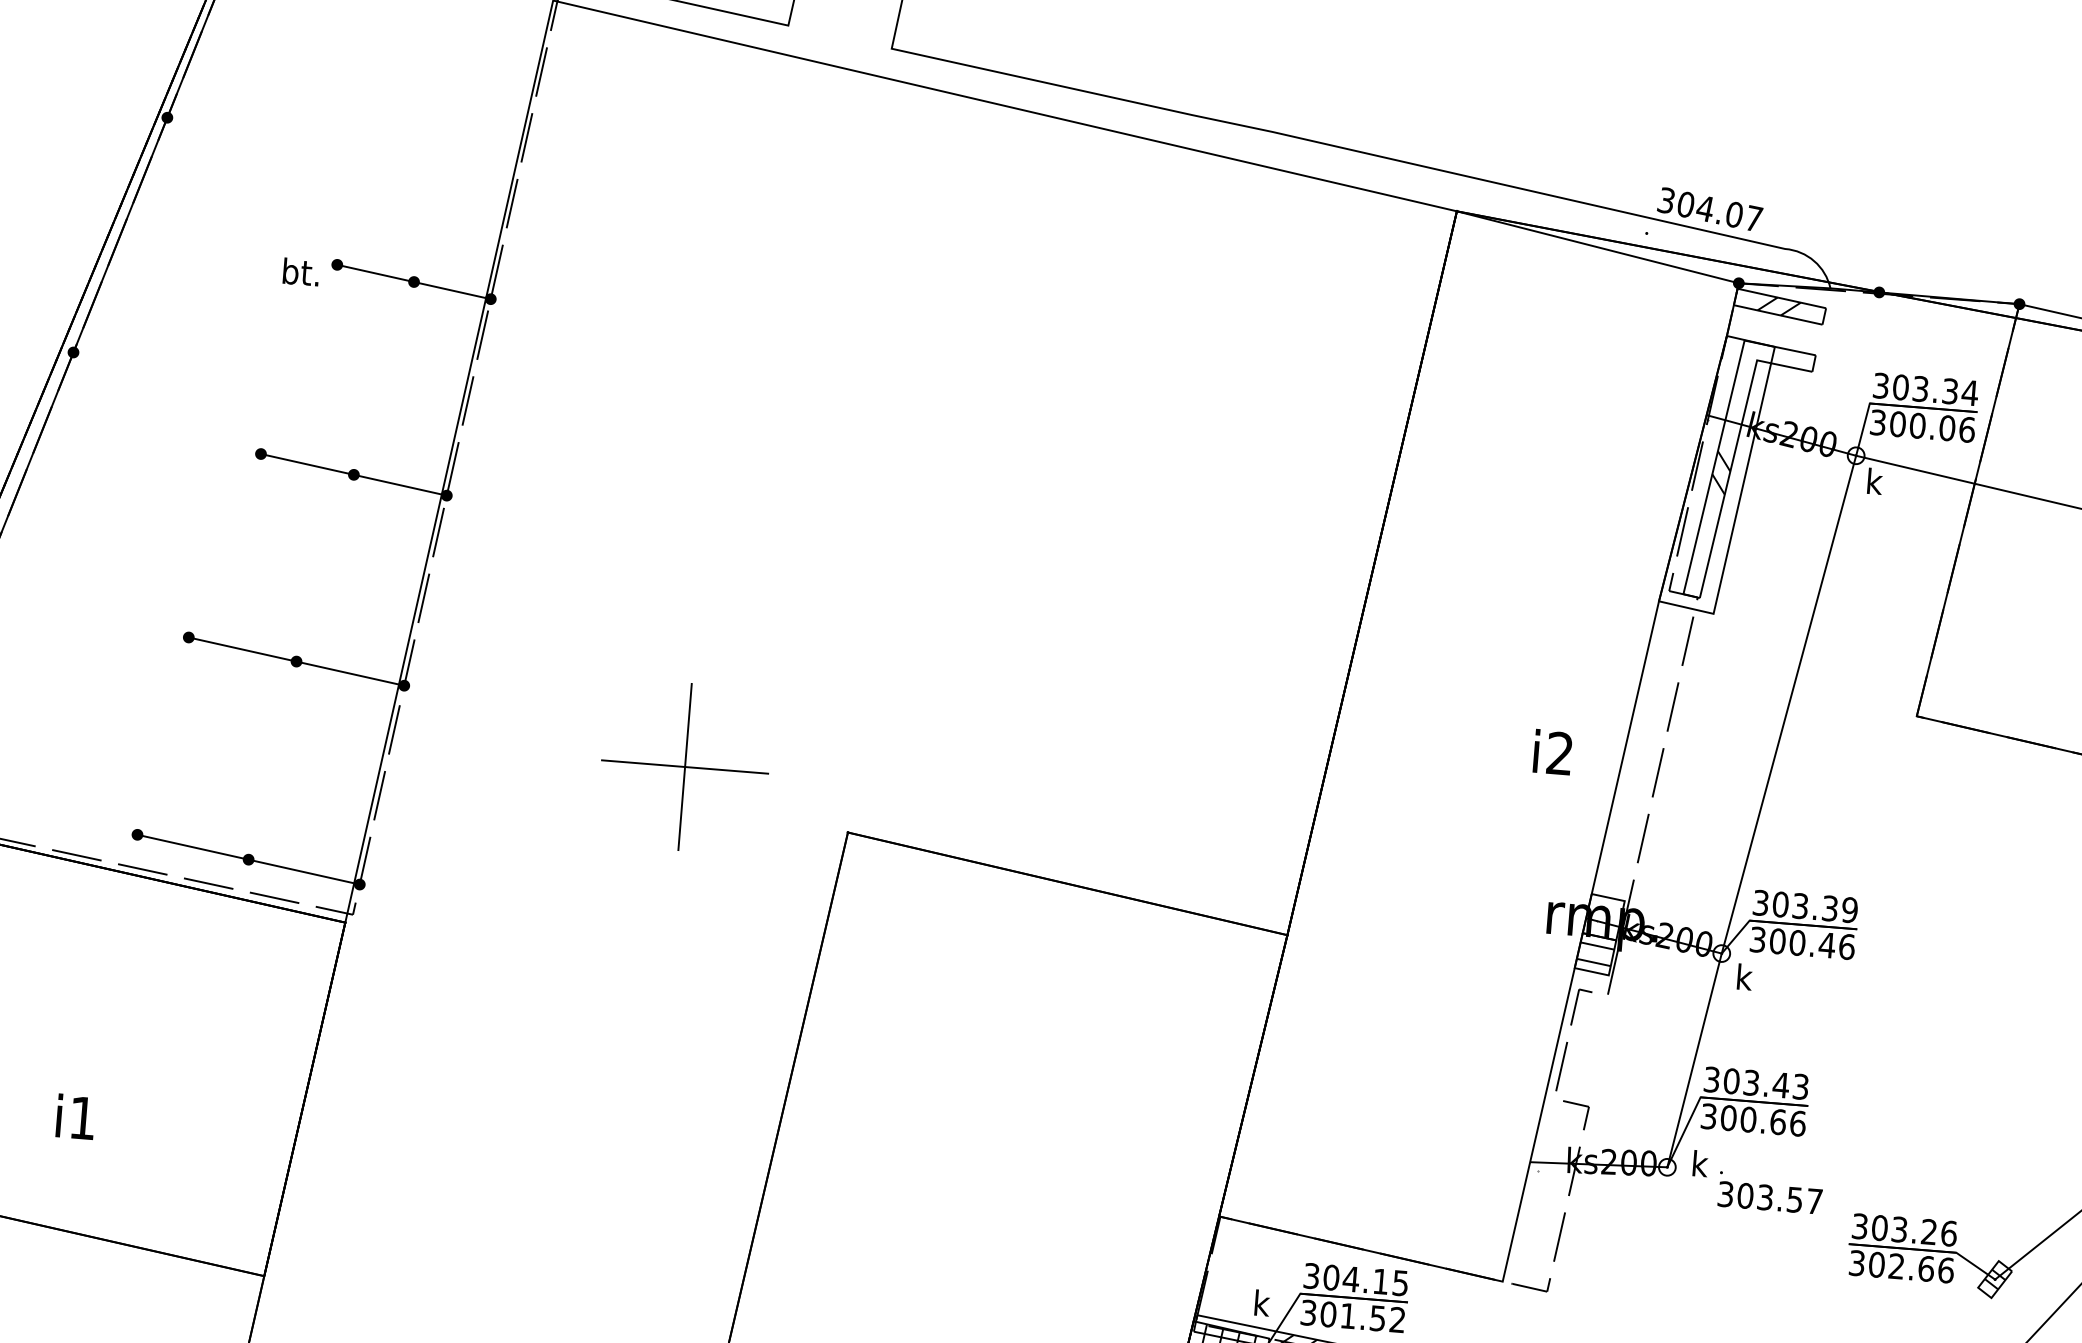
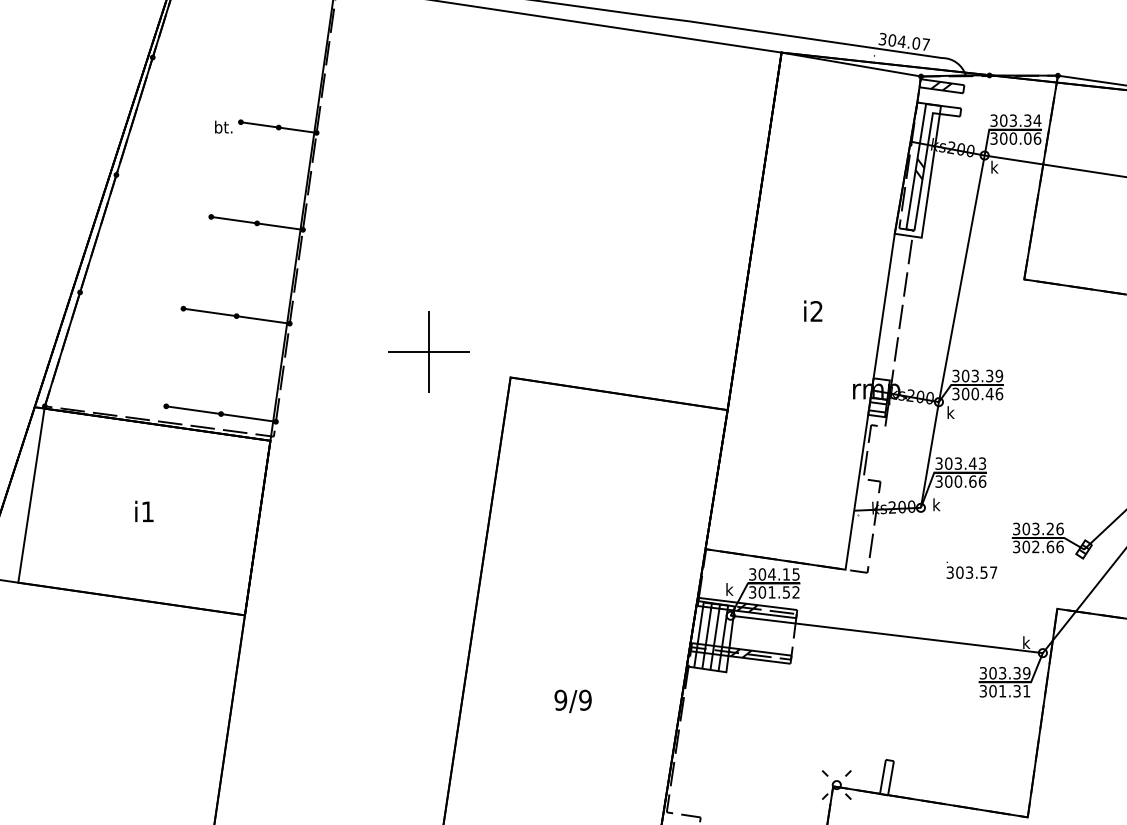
text: (1553, 751) -> (813, 310), moved
text: (76, 1114) -> (144, 510), moved
text: (1769, 1191) -> (971, 569), moved

